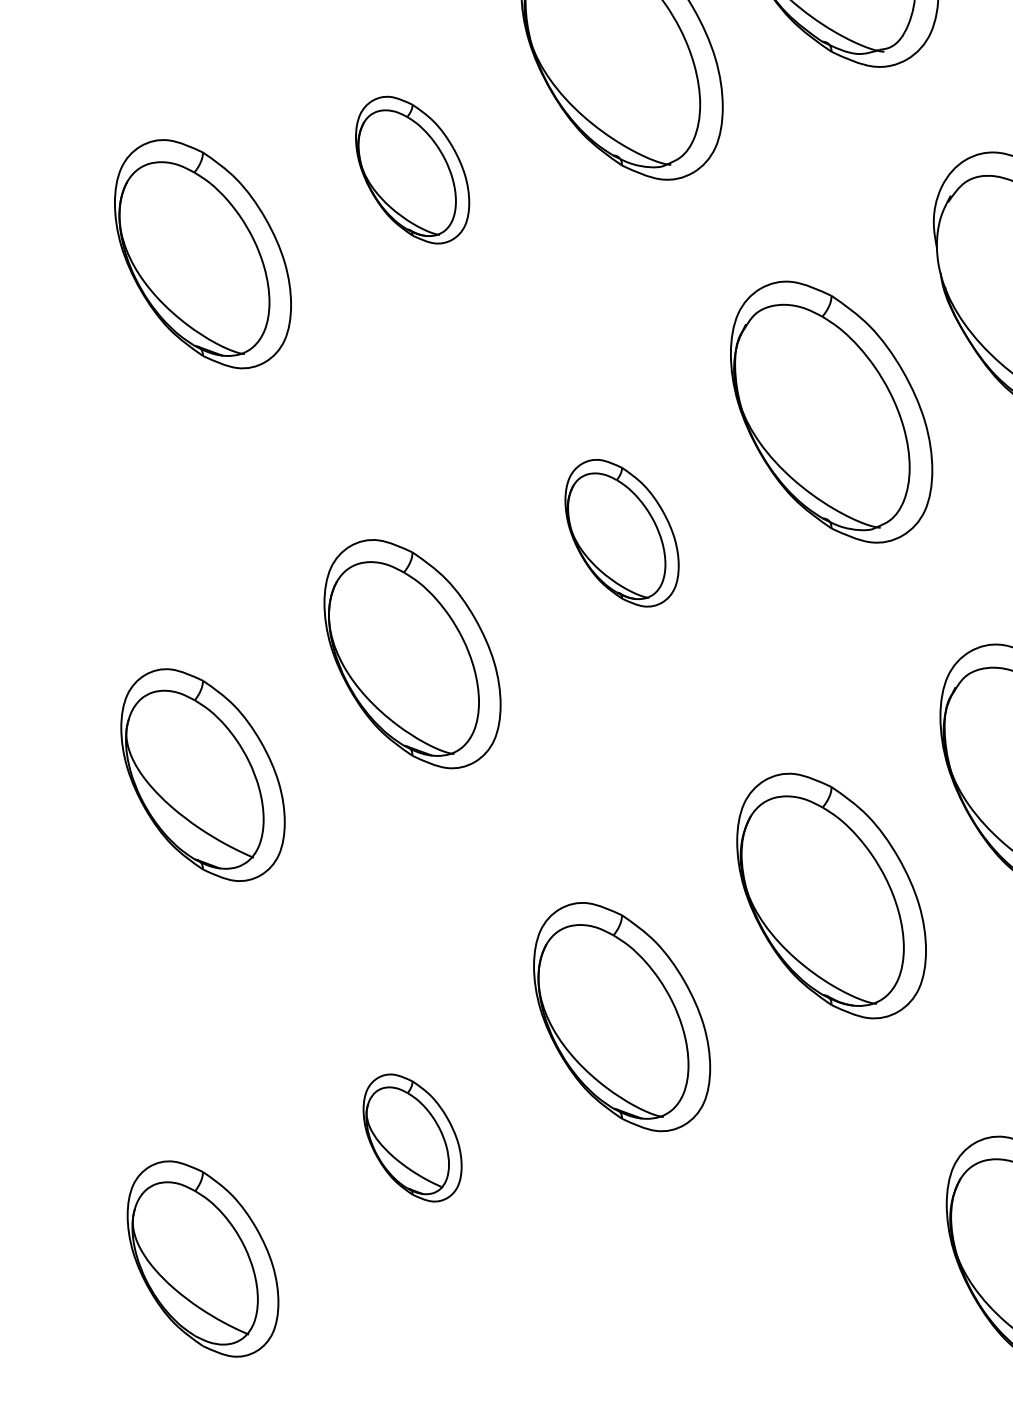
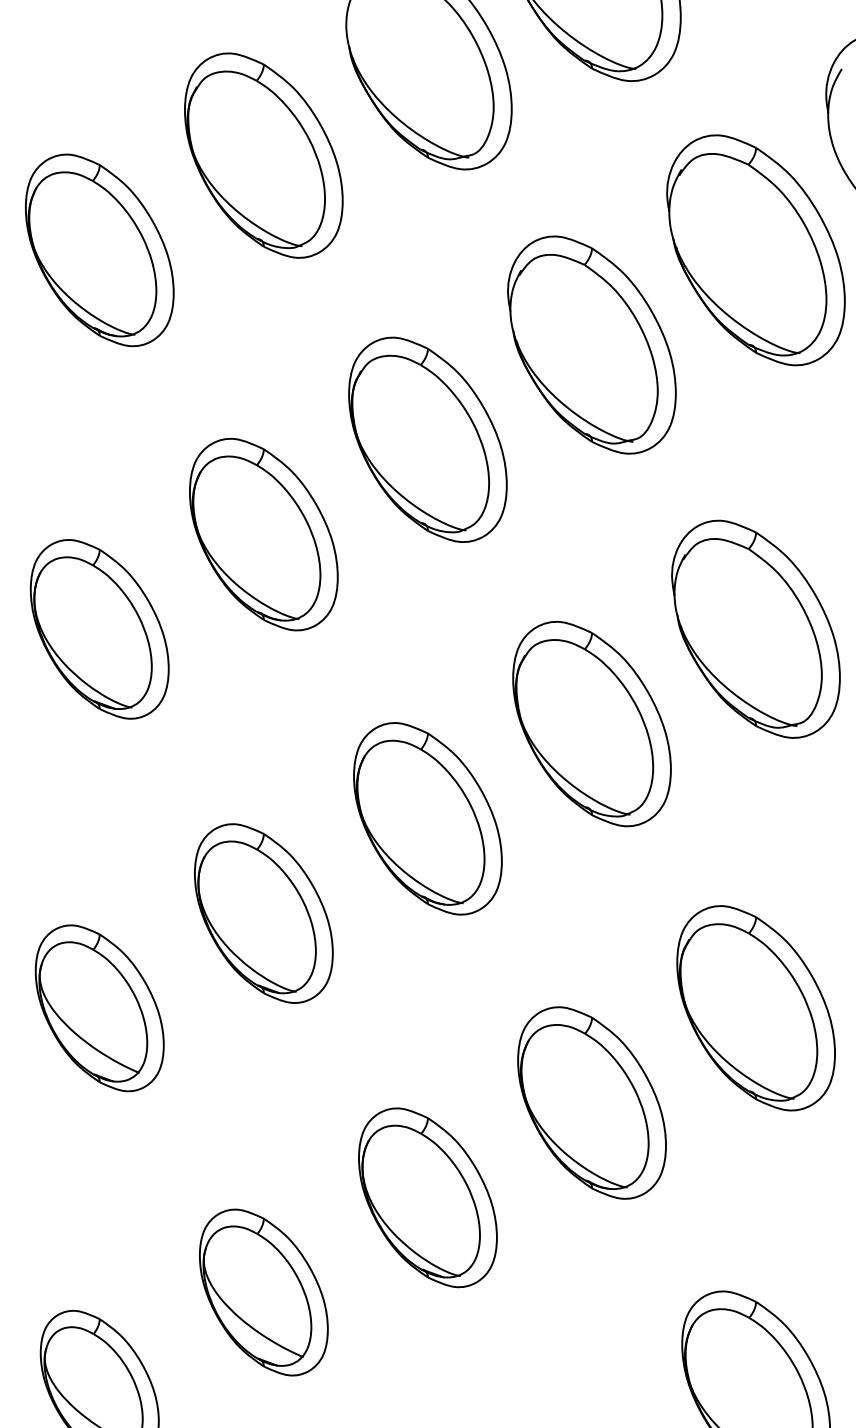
part: (412, 170) -> (263, 534), size x1.67
part: (202, 254) -> (99, 629), moved
part: (621, 532) -> (427, 818), size x1.67
part: (412, 1137) -> (263, 1292), size x1.67

